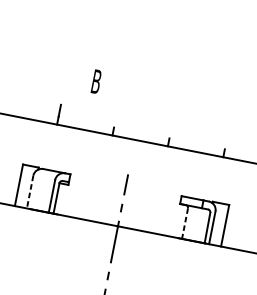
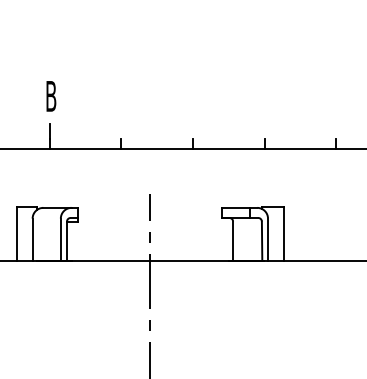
text: (96, 81) -> (51, 96), moved
line: (29, 192) -> (32, 240), dashed -> solid
line: (185, 223) -> (233, 241), dashed -> solid

